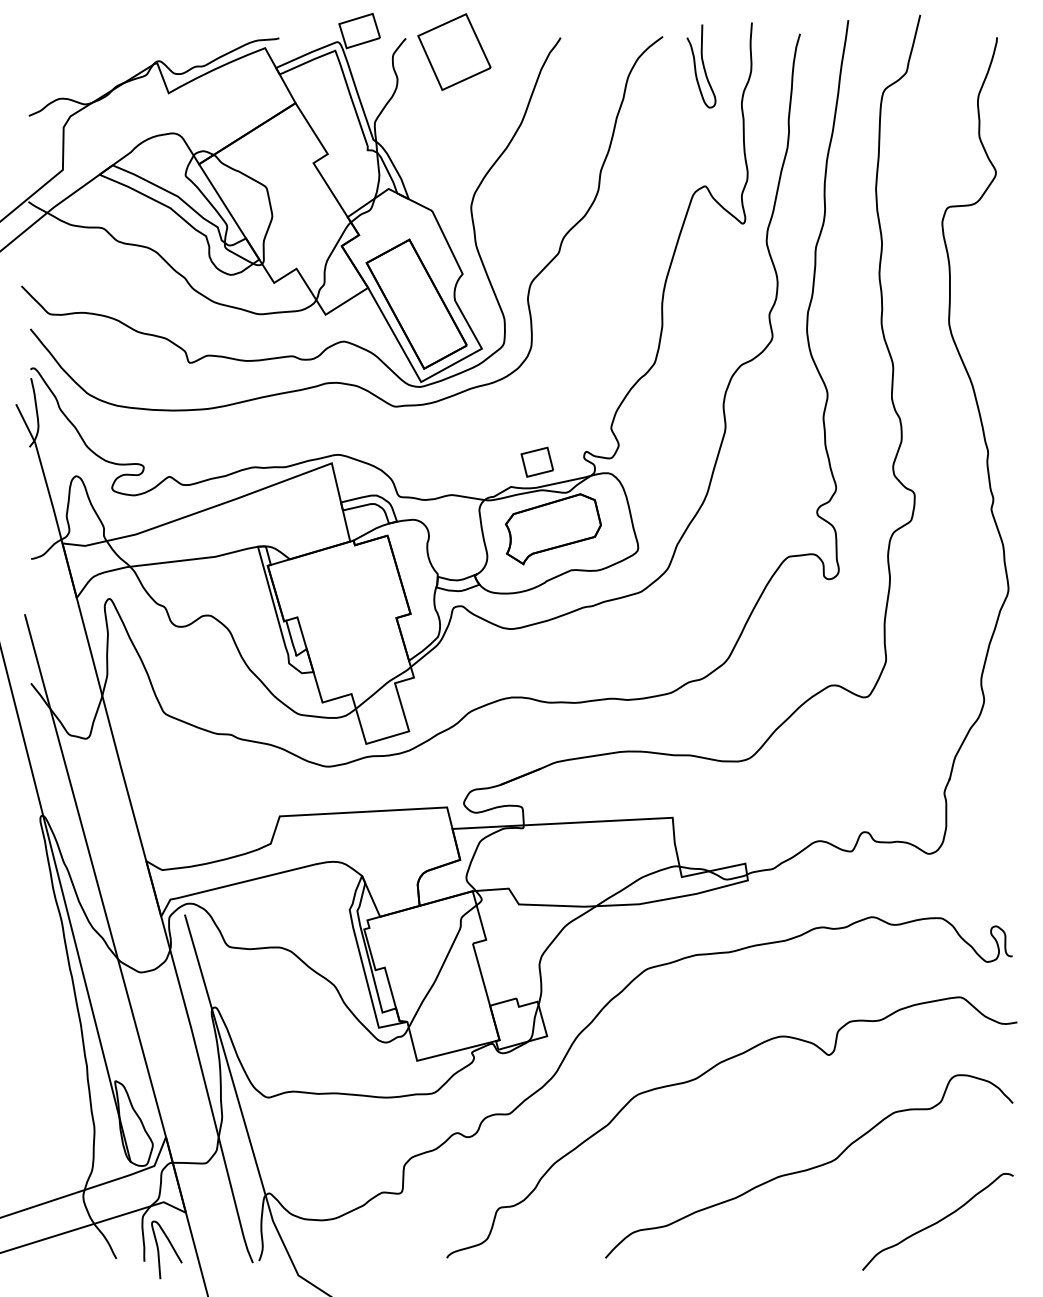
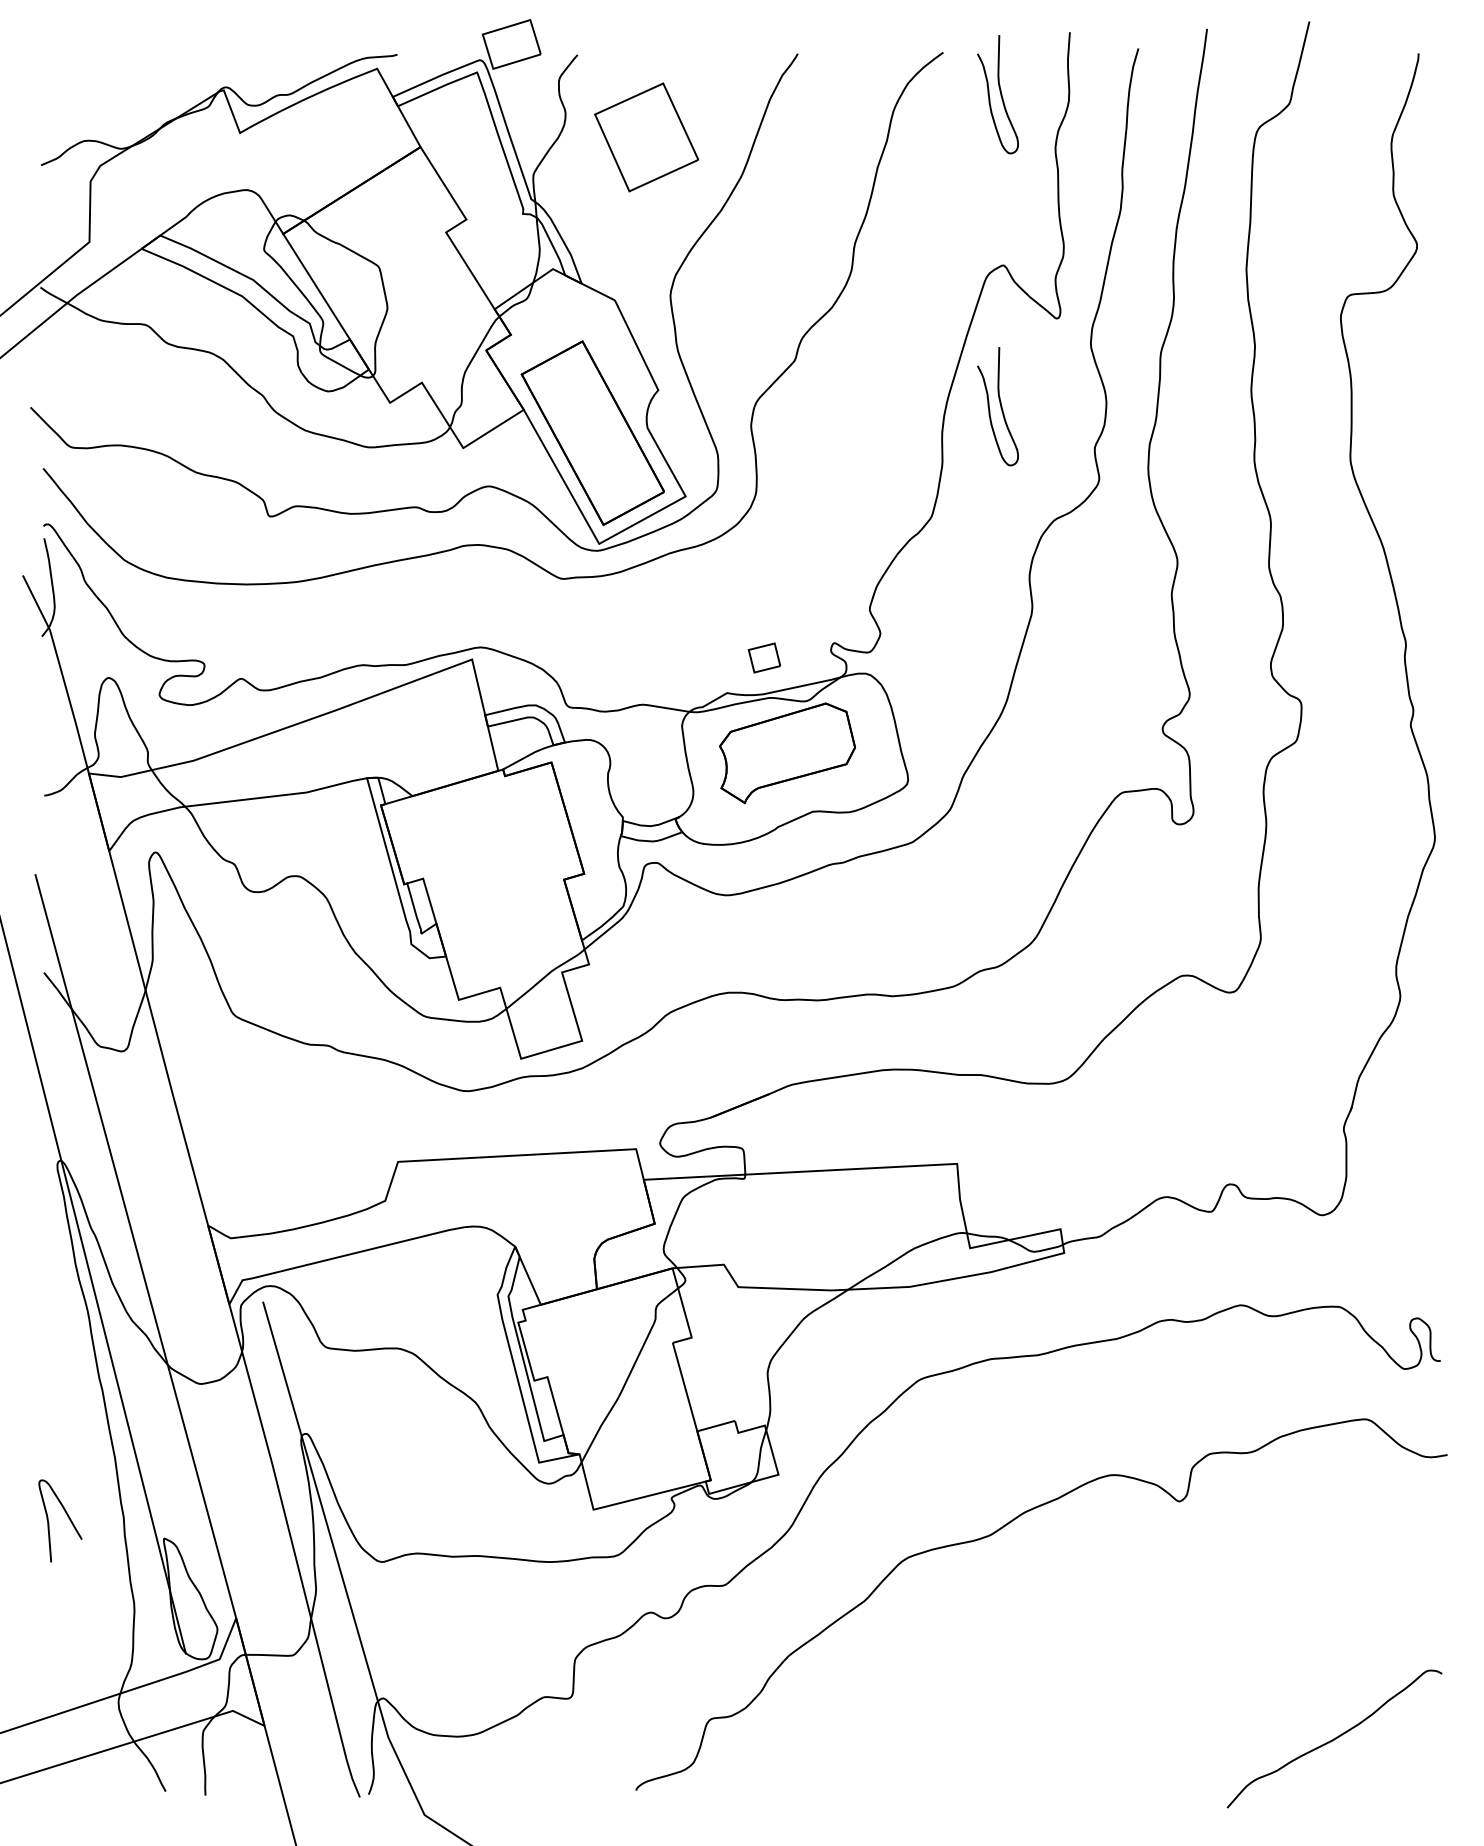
part: (454, 52) -> (646, 137), moved
curve: (703, 285) -> (1000, 406), added
part: (537, 461) -> (764, 657), size x0.7
curve: (809, 1168) -> (1152, 1662), removed
curve: (171, 1246) -> (66, 1515), moved

